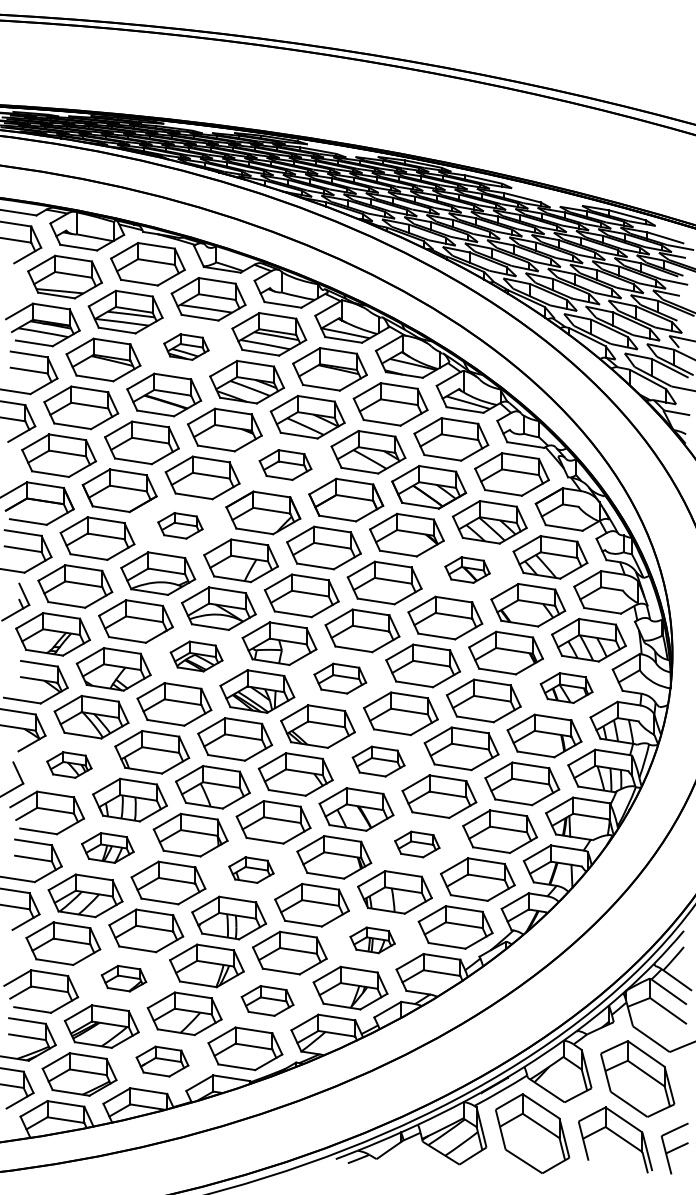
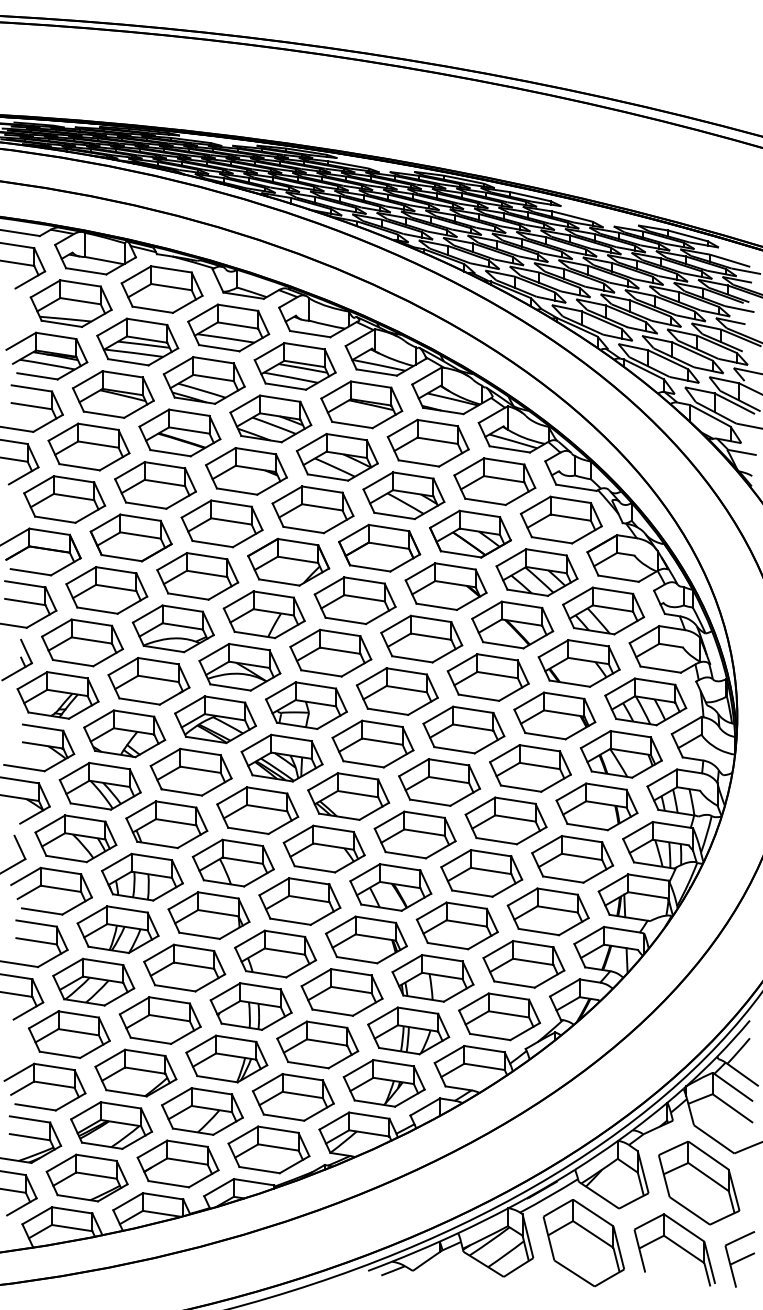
part: (186, 346) -> (204, 379), size x1.67
part: (285, 464) -> (312, 509), size x1.43
part: (180, 525) -> (197, 576), size x1.67
part: (467, 569) -> (512, 624), size x1.67
part: (196, 656) -> (215, 719), size x1.43
part: (340, 678) -> (373, 743), size x1.43
part: (566, 687) -> (621, 753), size x1.43
part: (378, 761) -> (414, 834), size x1.43
part: (69, 764) -> (76, 838), size x1.67
part: (417, 844) -> (457, 925), size x1.67
part: (107, 847) -> (117, 929), size x1.43
part: (251, 869) -> (275, 953), size x1.67
part: (372, 940) -> (408, 1031), size x1.67
part: (123, 978) -> (135, 1072), size x1.67
part: (267, 1000) -> (293, 1096), size x1.43
part: (162, 1061) -> (178, 1163), size x1.43

